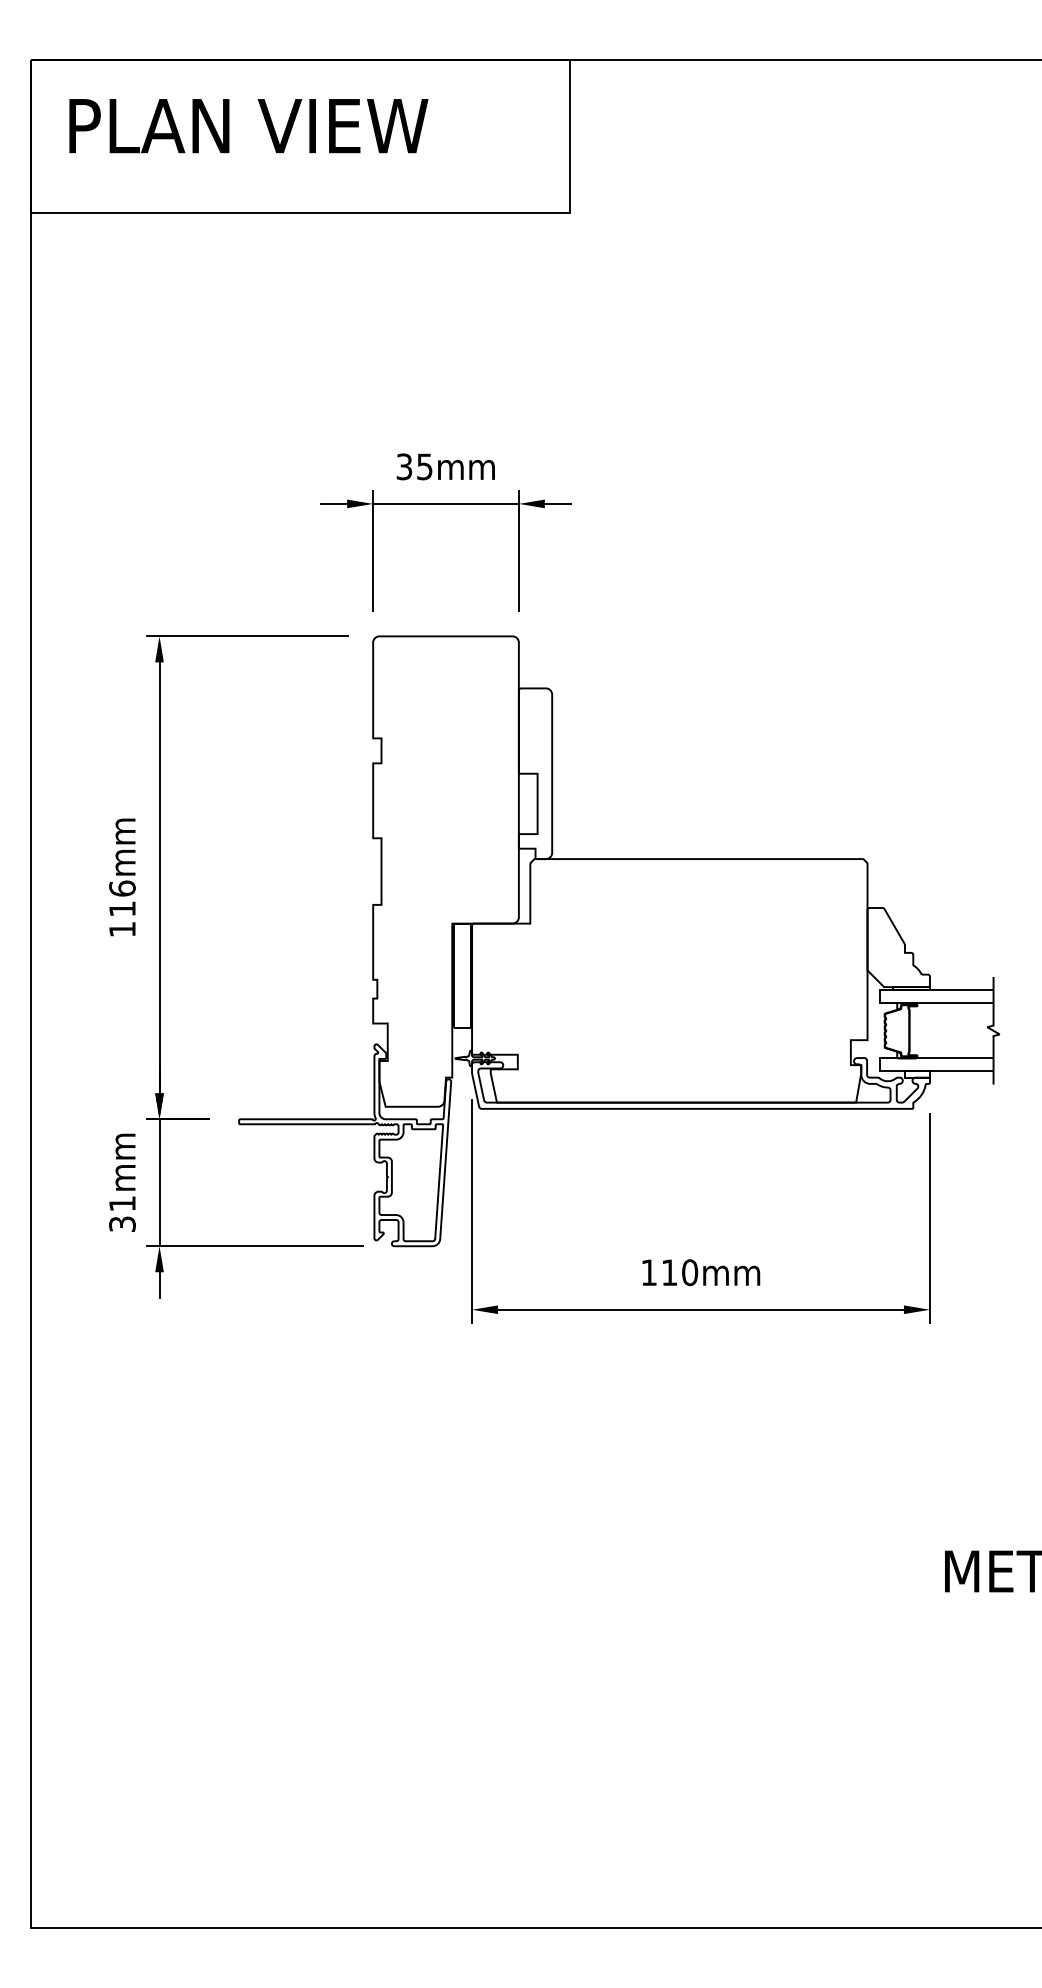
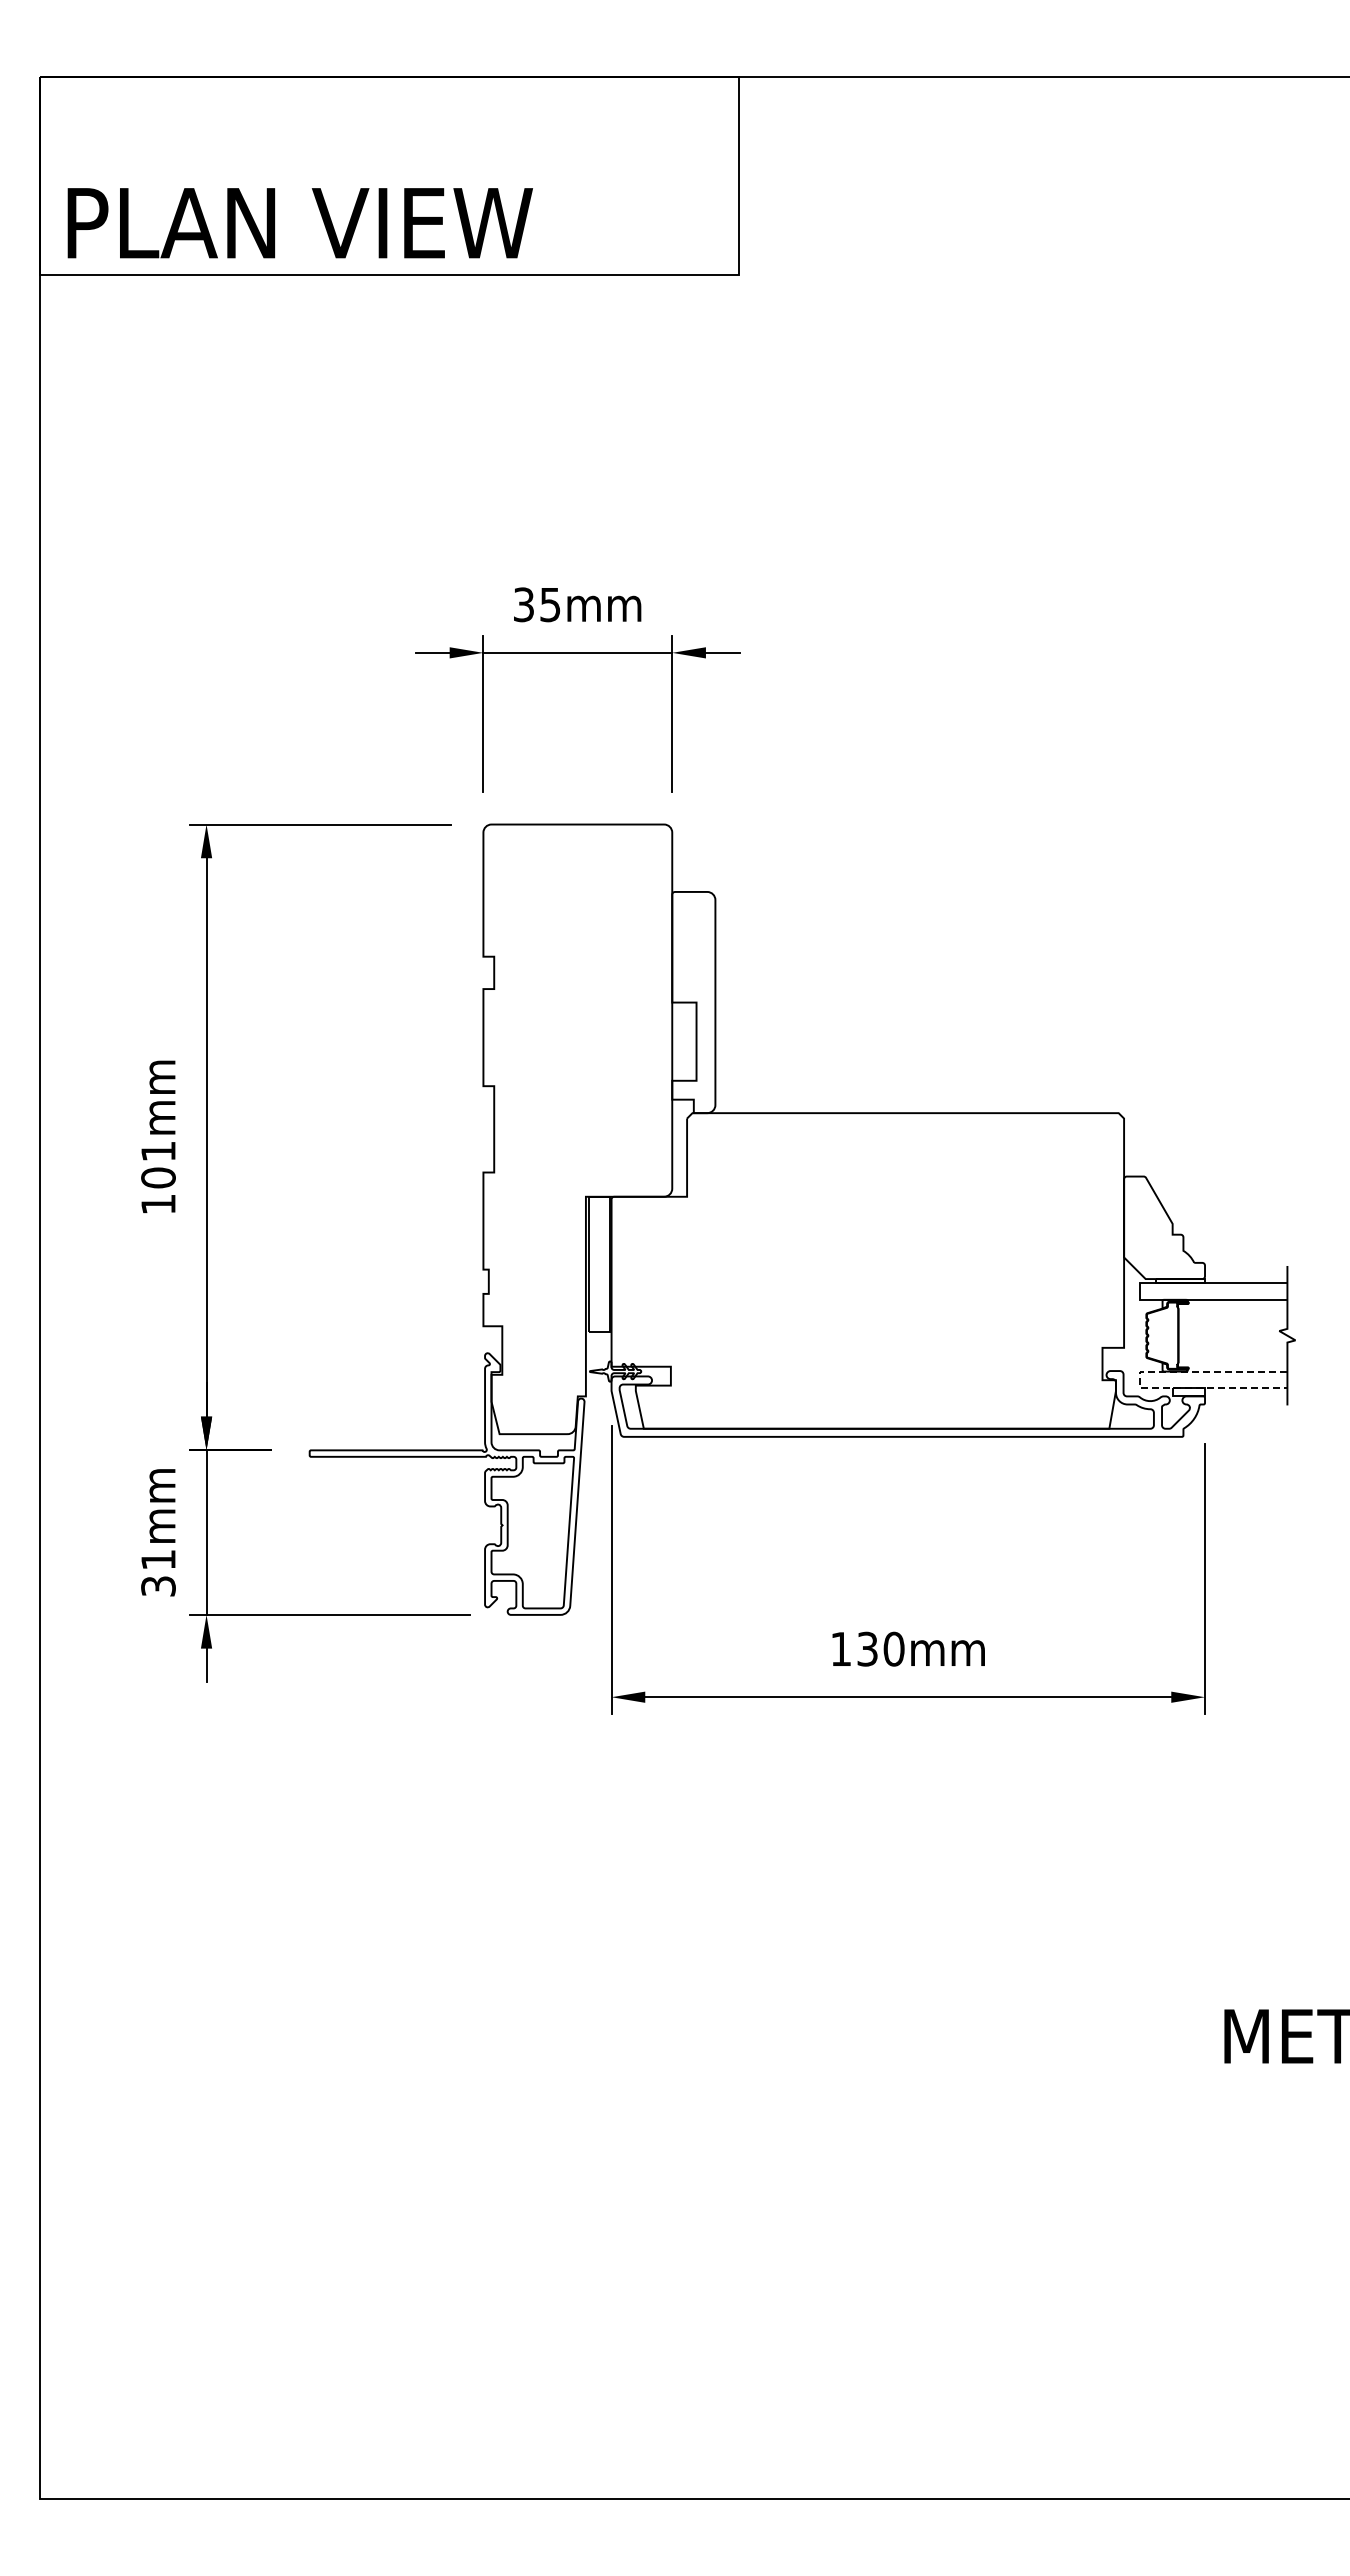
text: (248, 126) -> (299, 223), moved
text: (122, 898) -> (158, 1164), 116mm -> 101mm
line: (880, 1065) -> (1140, 1380), solid -> dashed
text: (669, 1272) -> (867, 1648), 110mm -> 130mm

